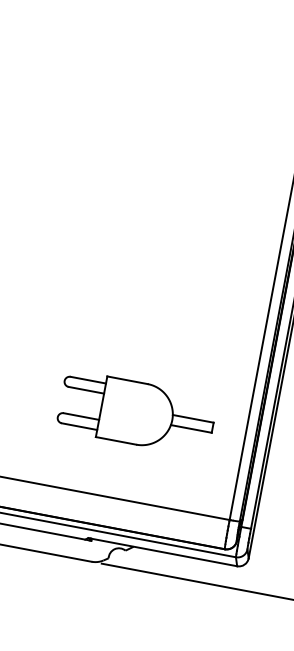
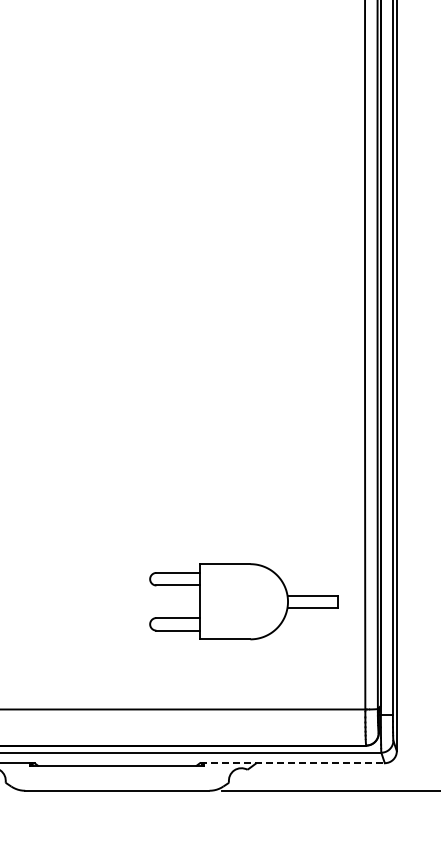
part: (136, 413) -> (243, 601), moved
line: (162, 552) -> (292, 763), solid -> dashed

